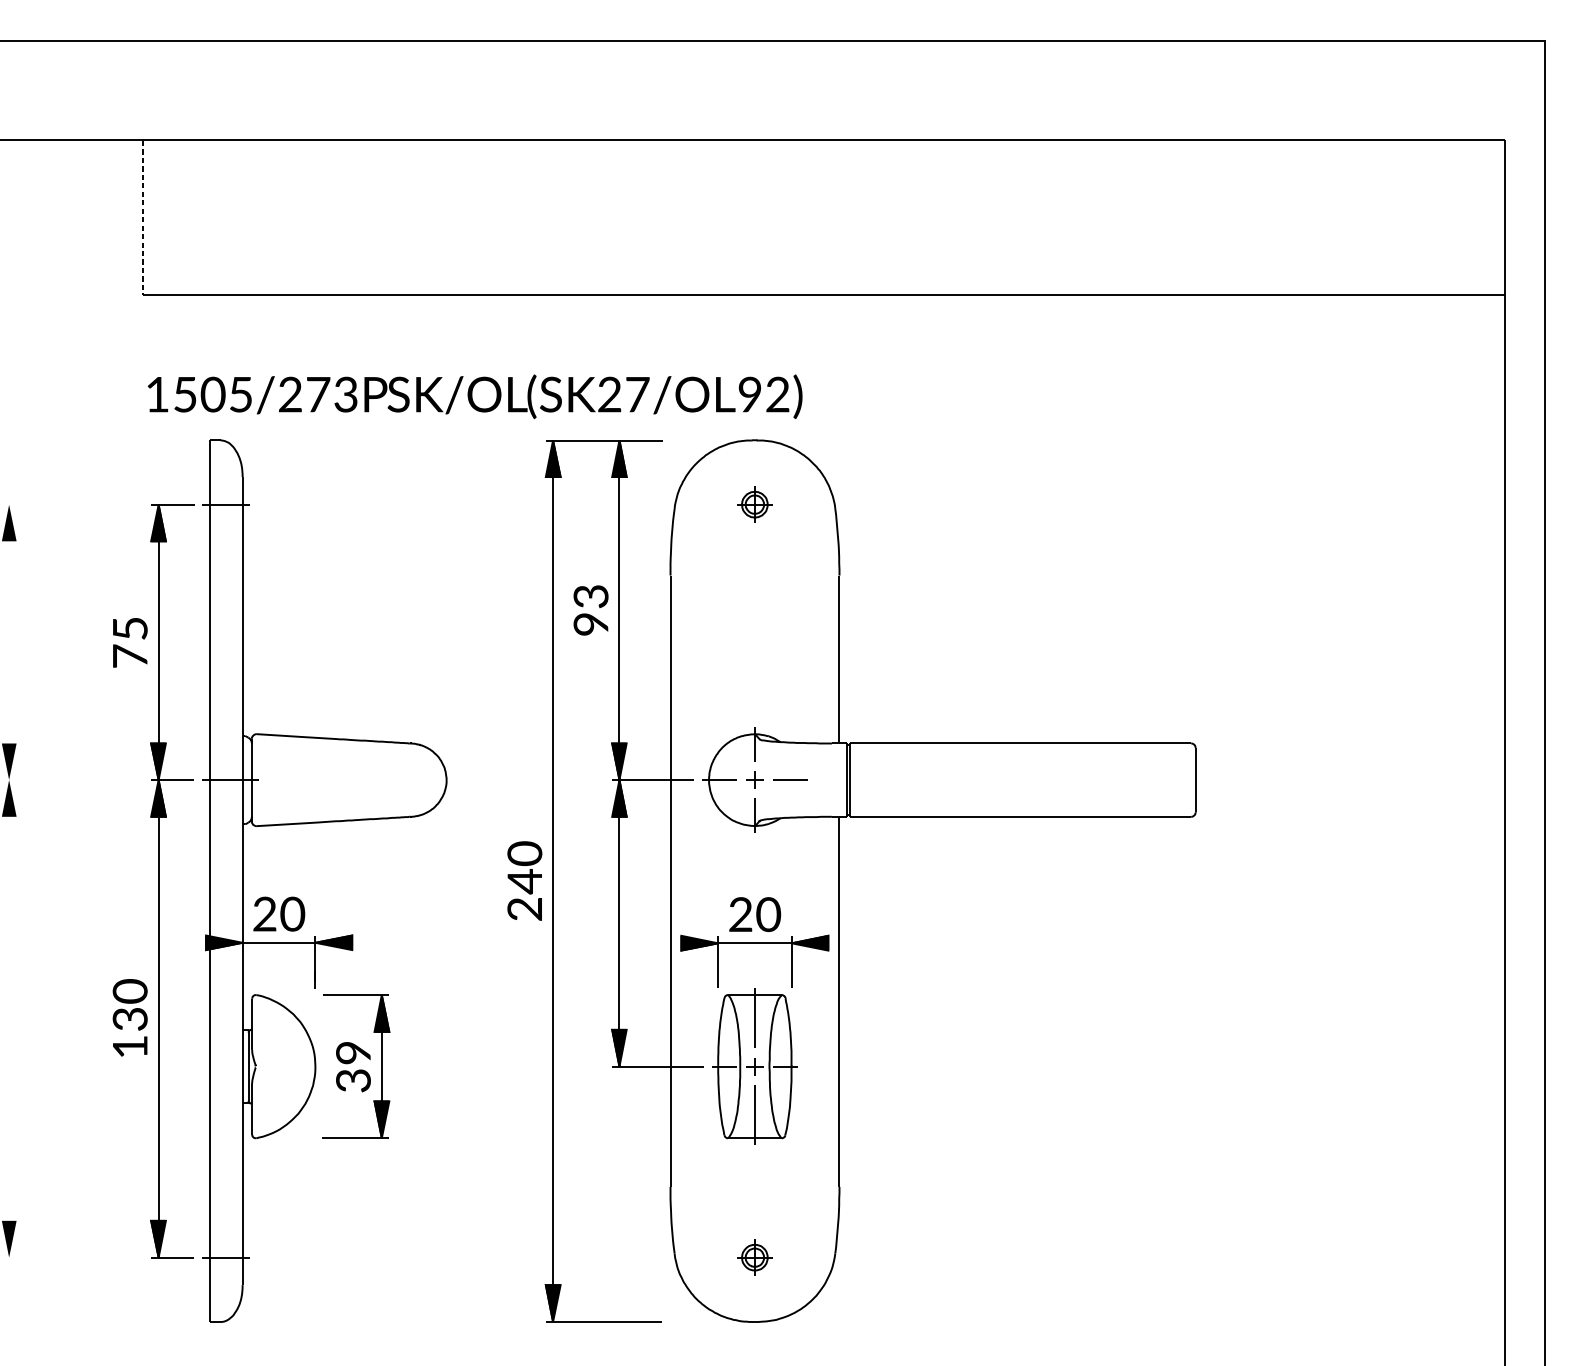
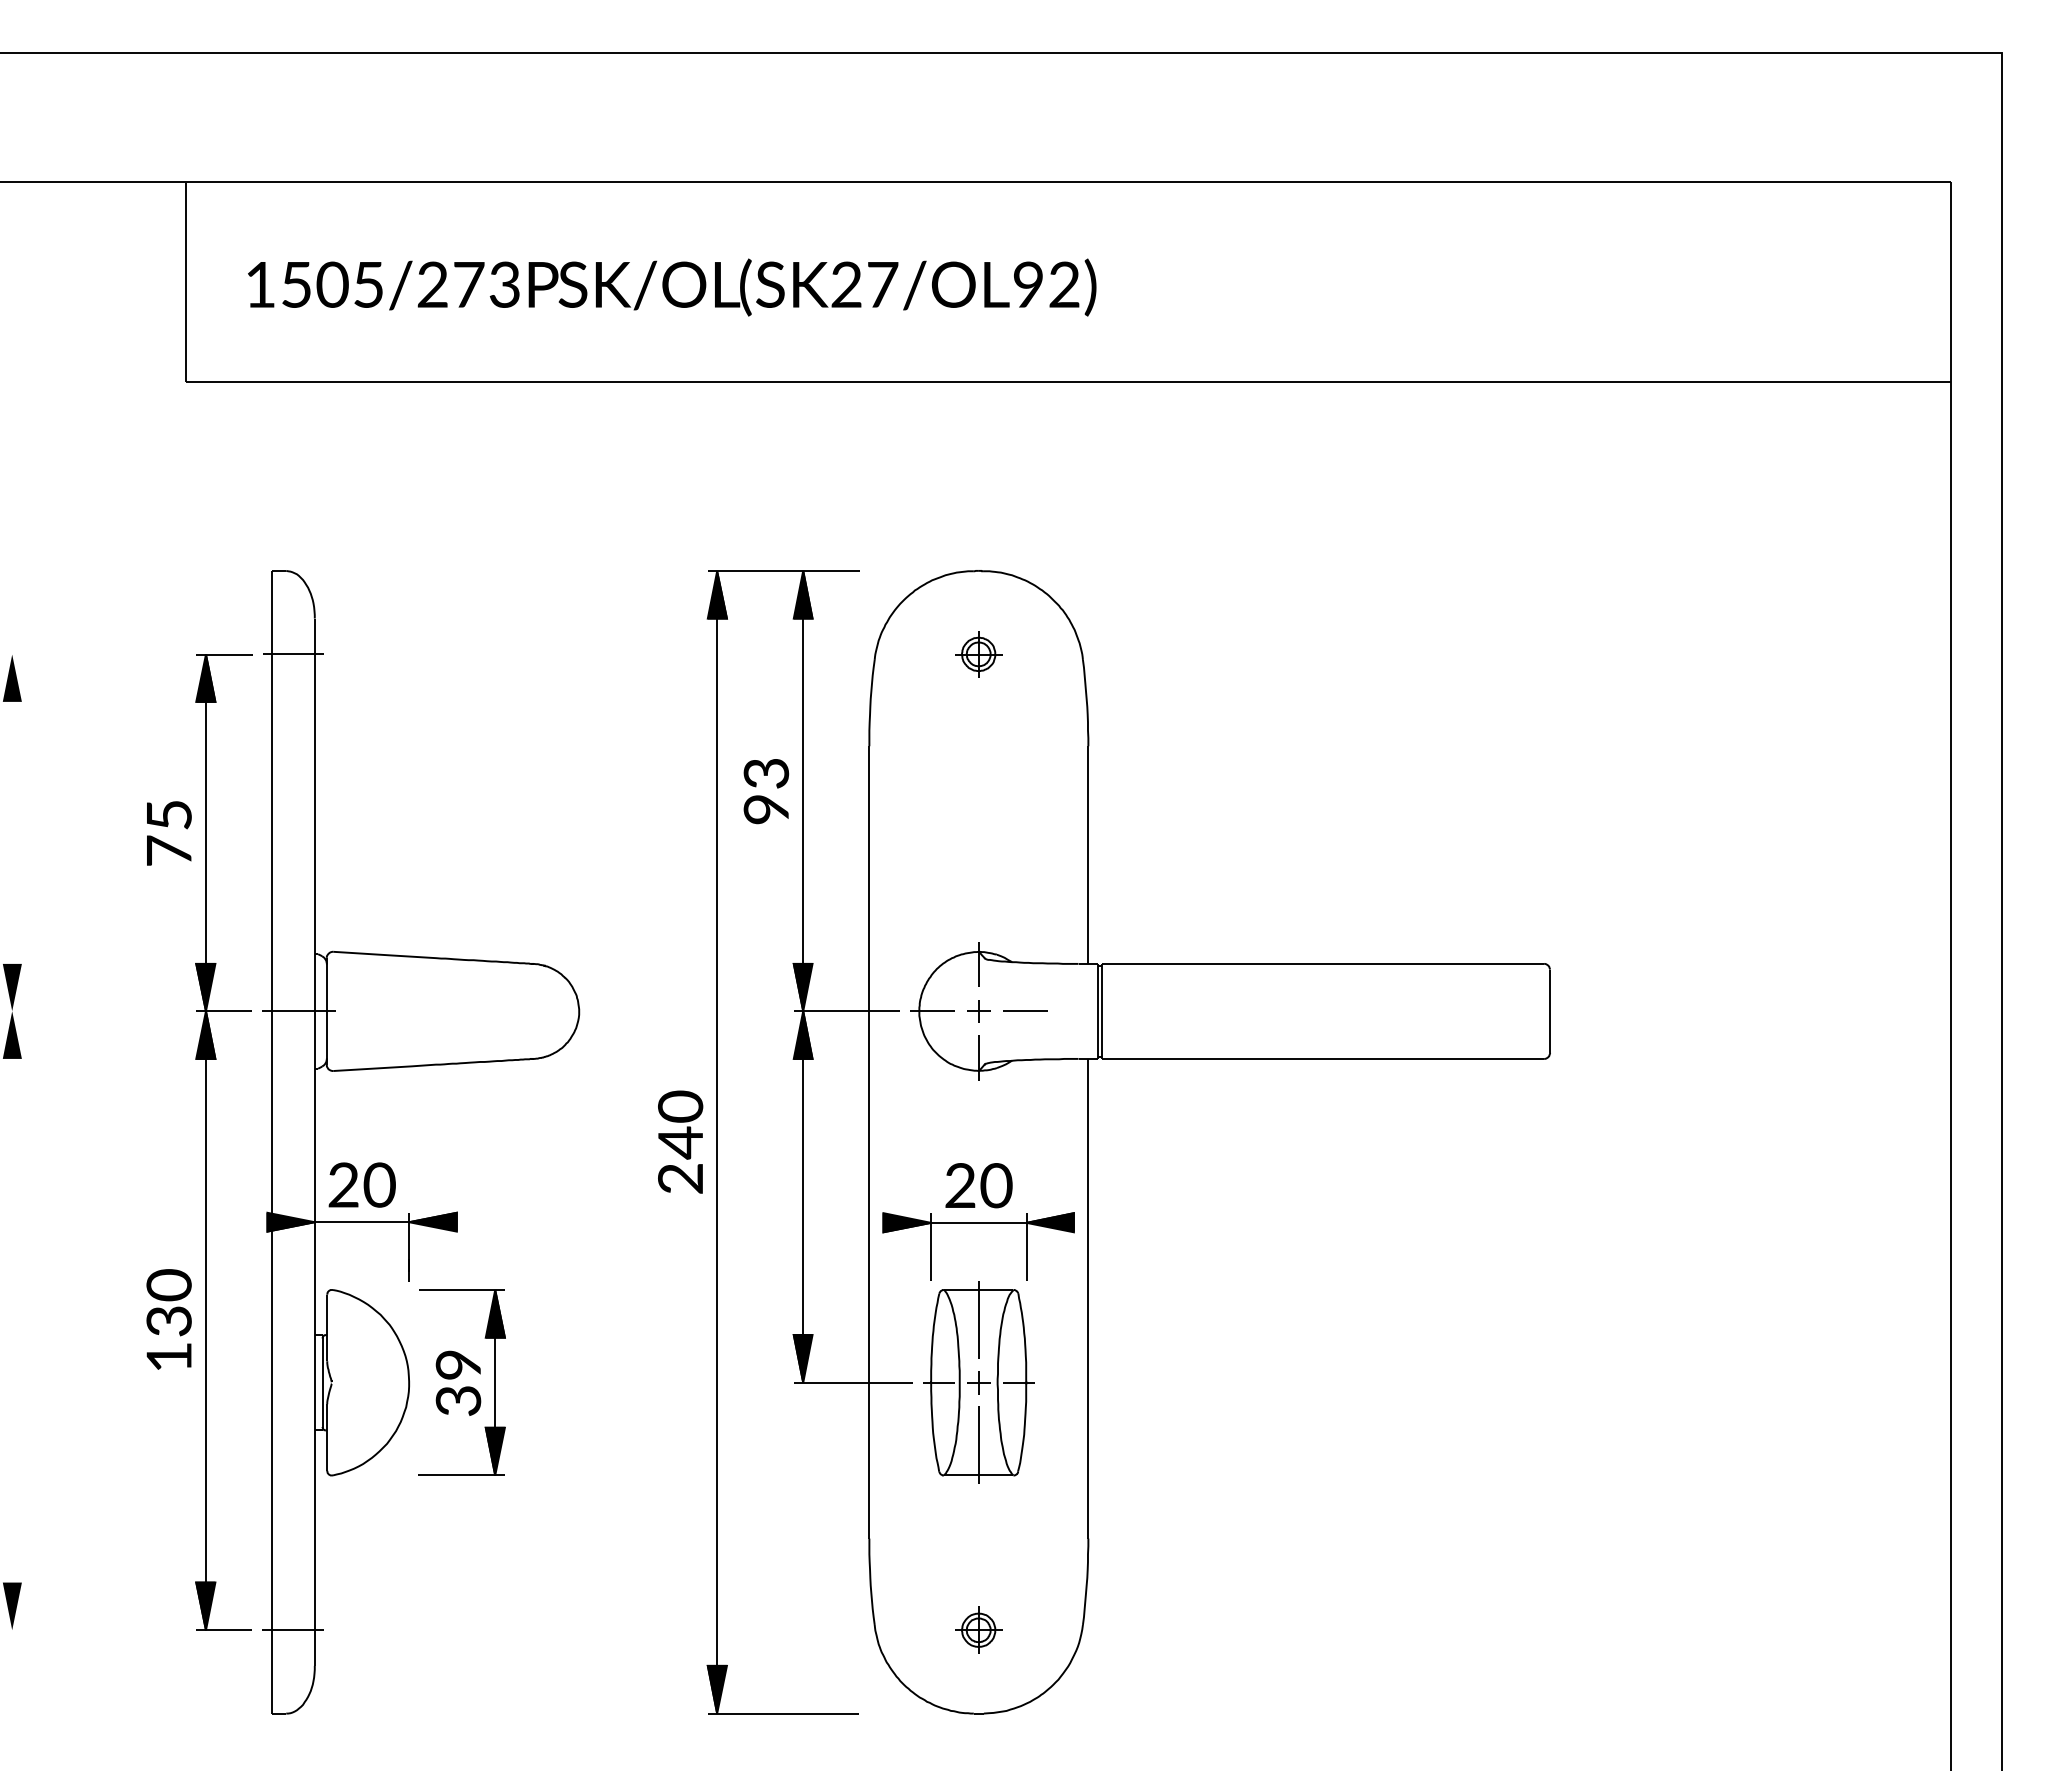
line: (142, 217) -> (185, 282), dashed -> solid
text: (475, 396) -> (672, 287), moved

